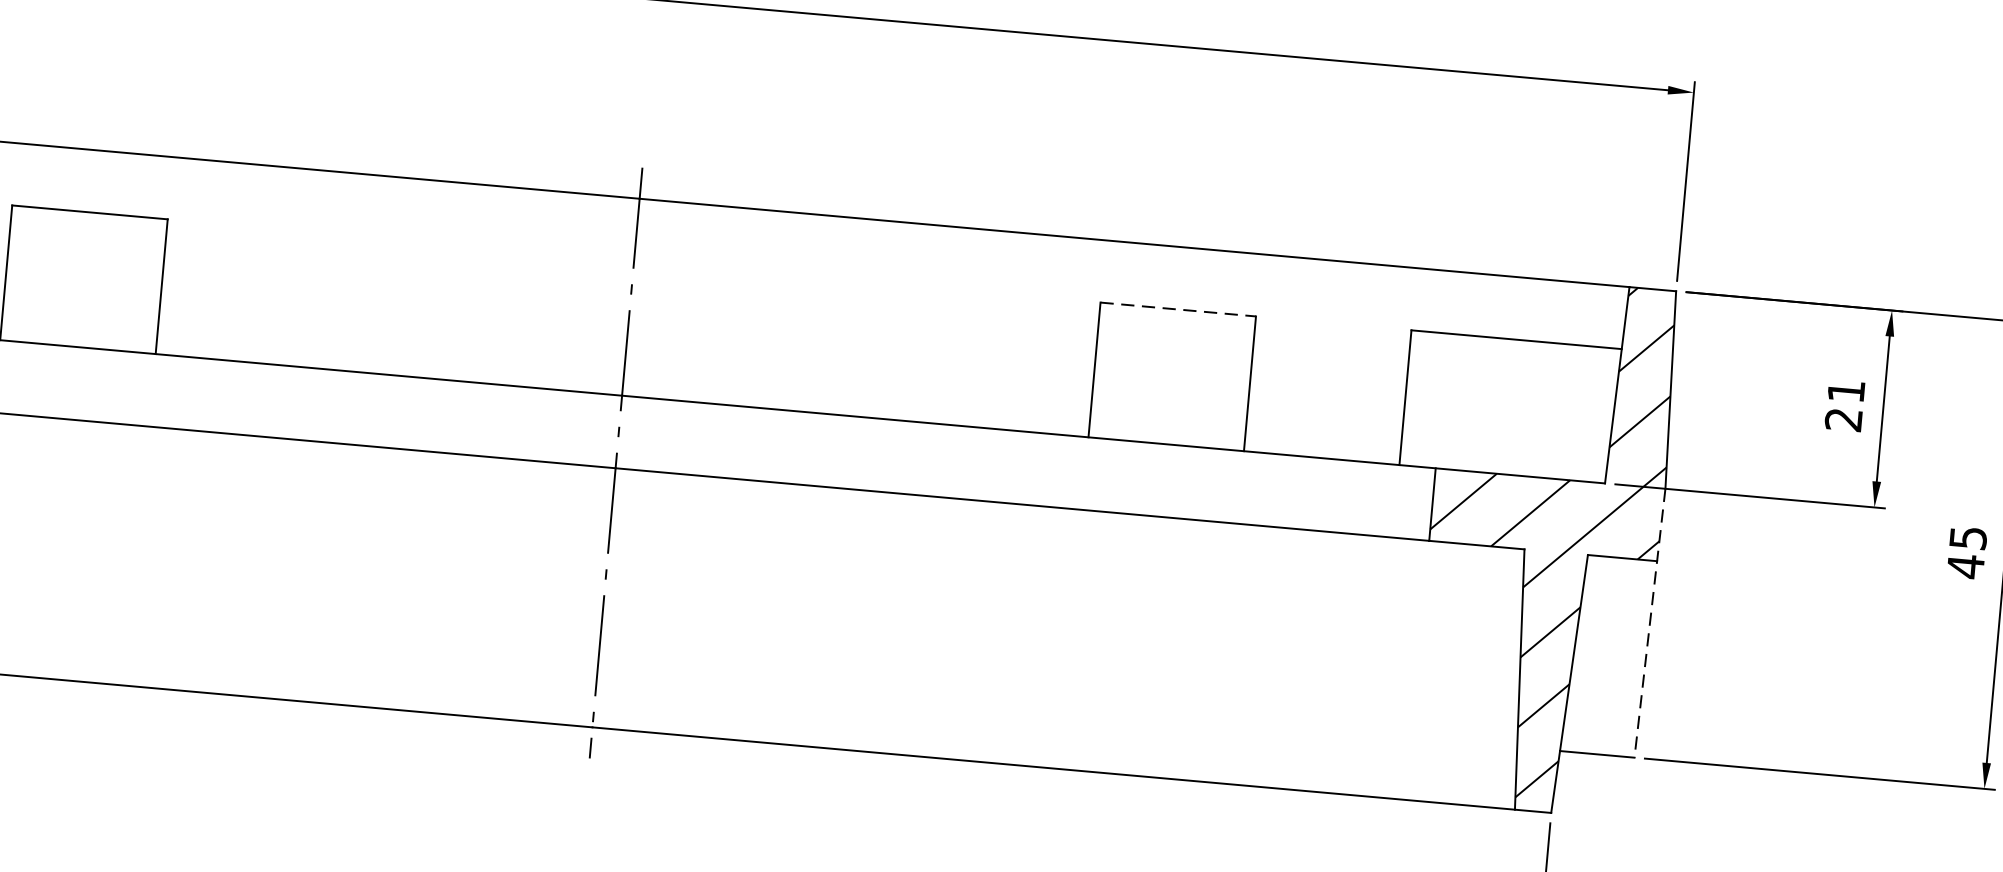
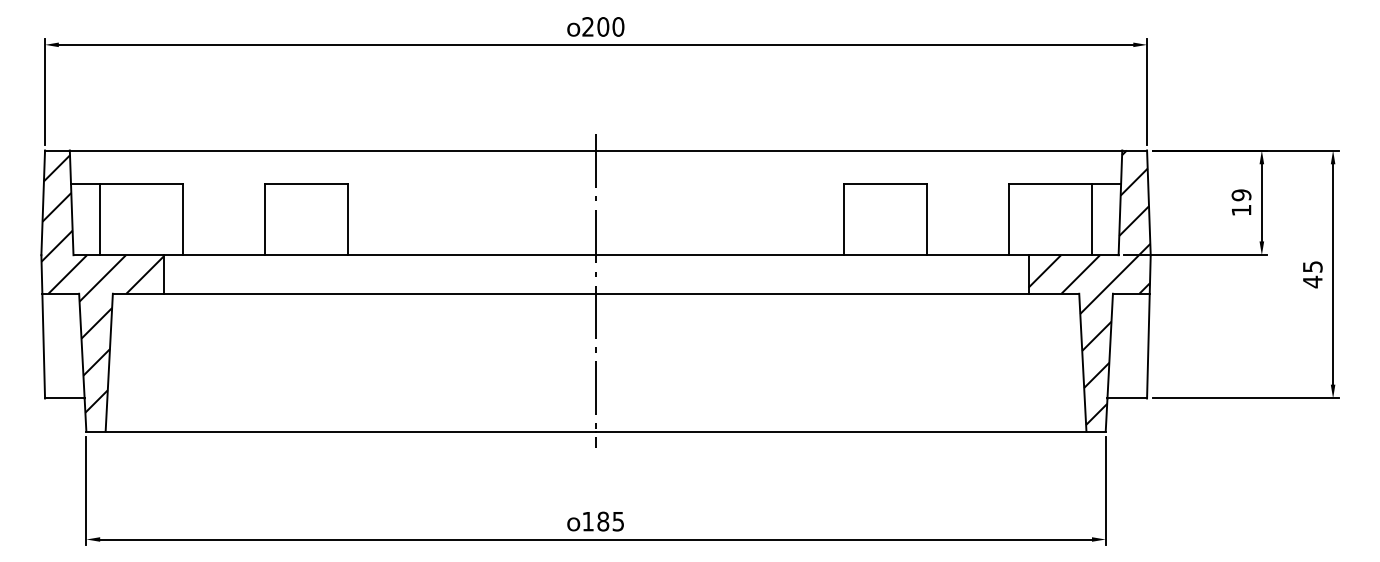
line: (1178, 309) -> (885, 183), dashed -> solid
text: (1845, 404) -> (1241, 202), 21 -> 19
line: (1560, 411) -> (1091, 219), added
line: (1649, 622) -> (1148, 326), dashed -> solid

